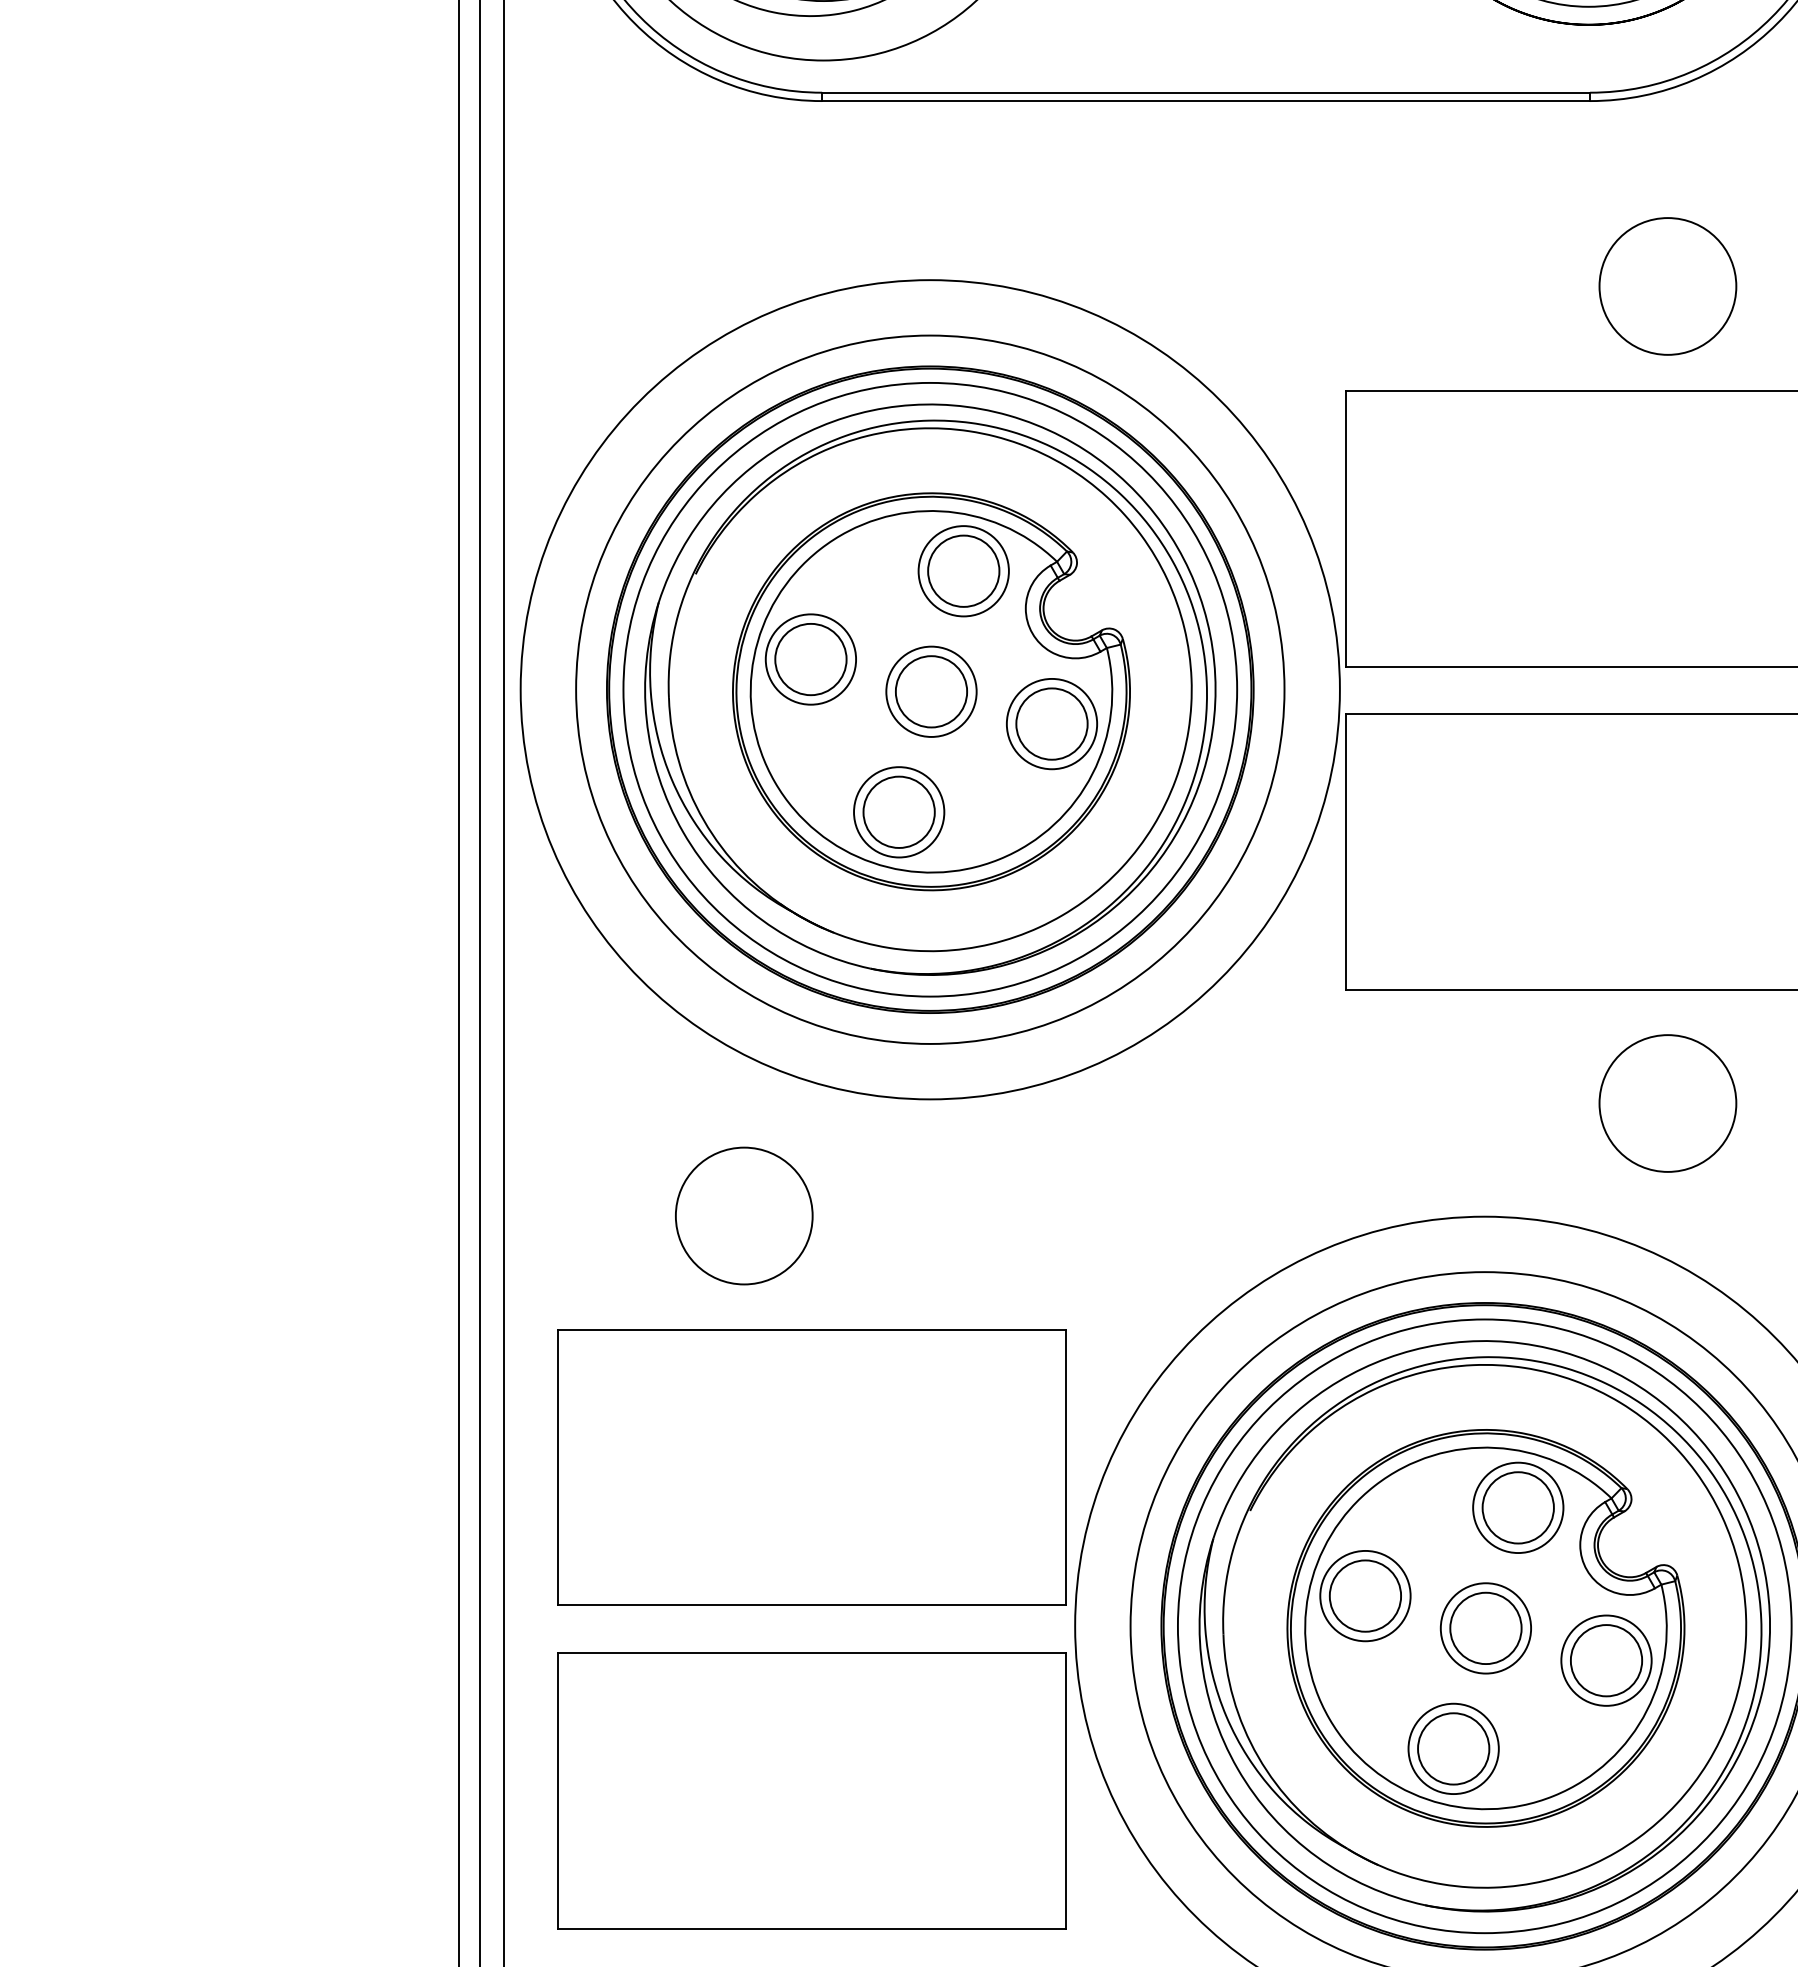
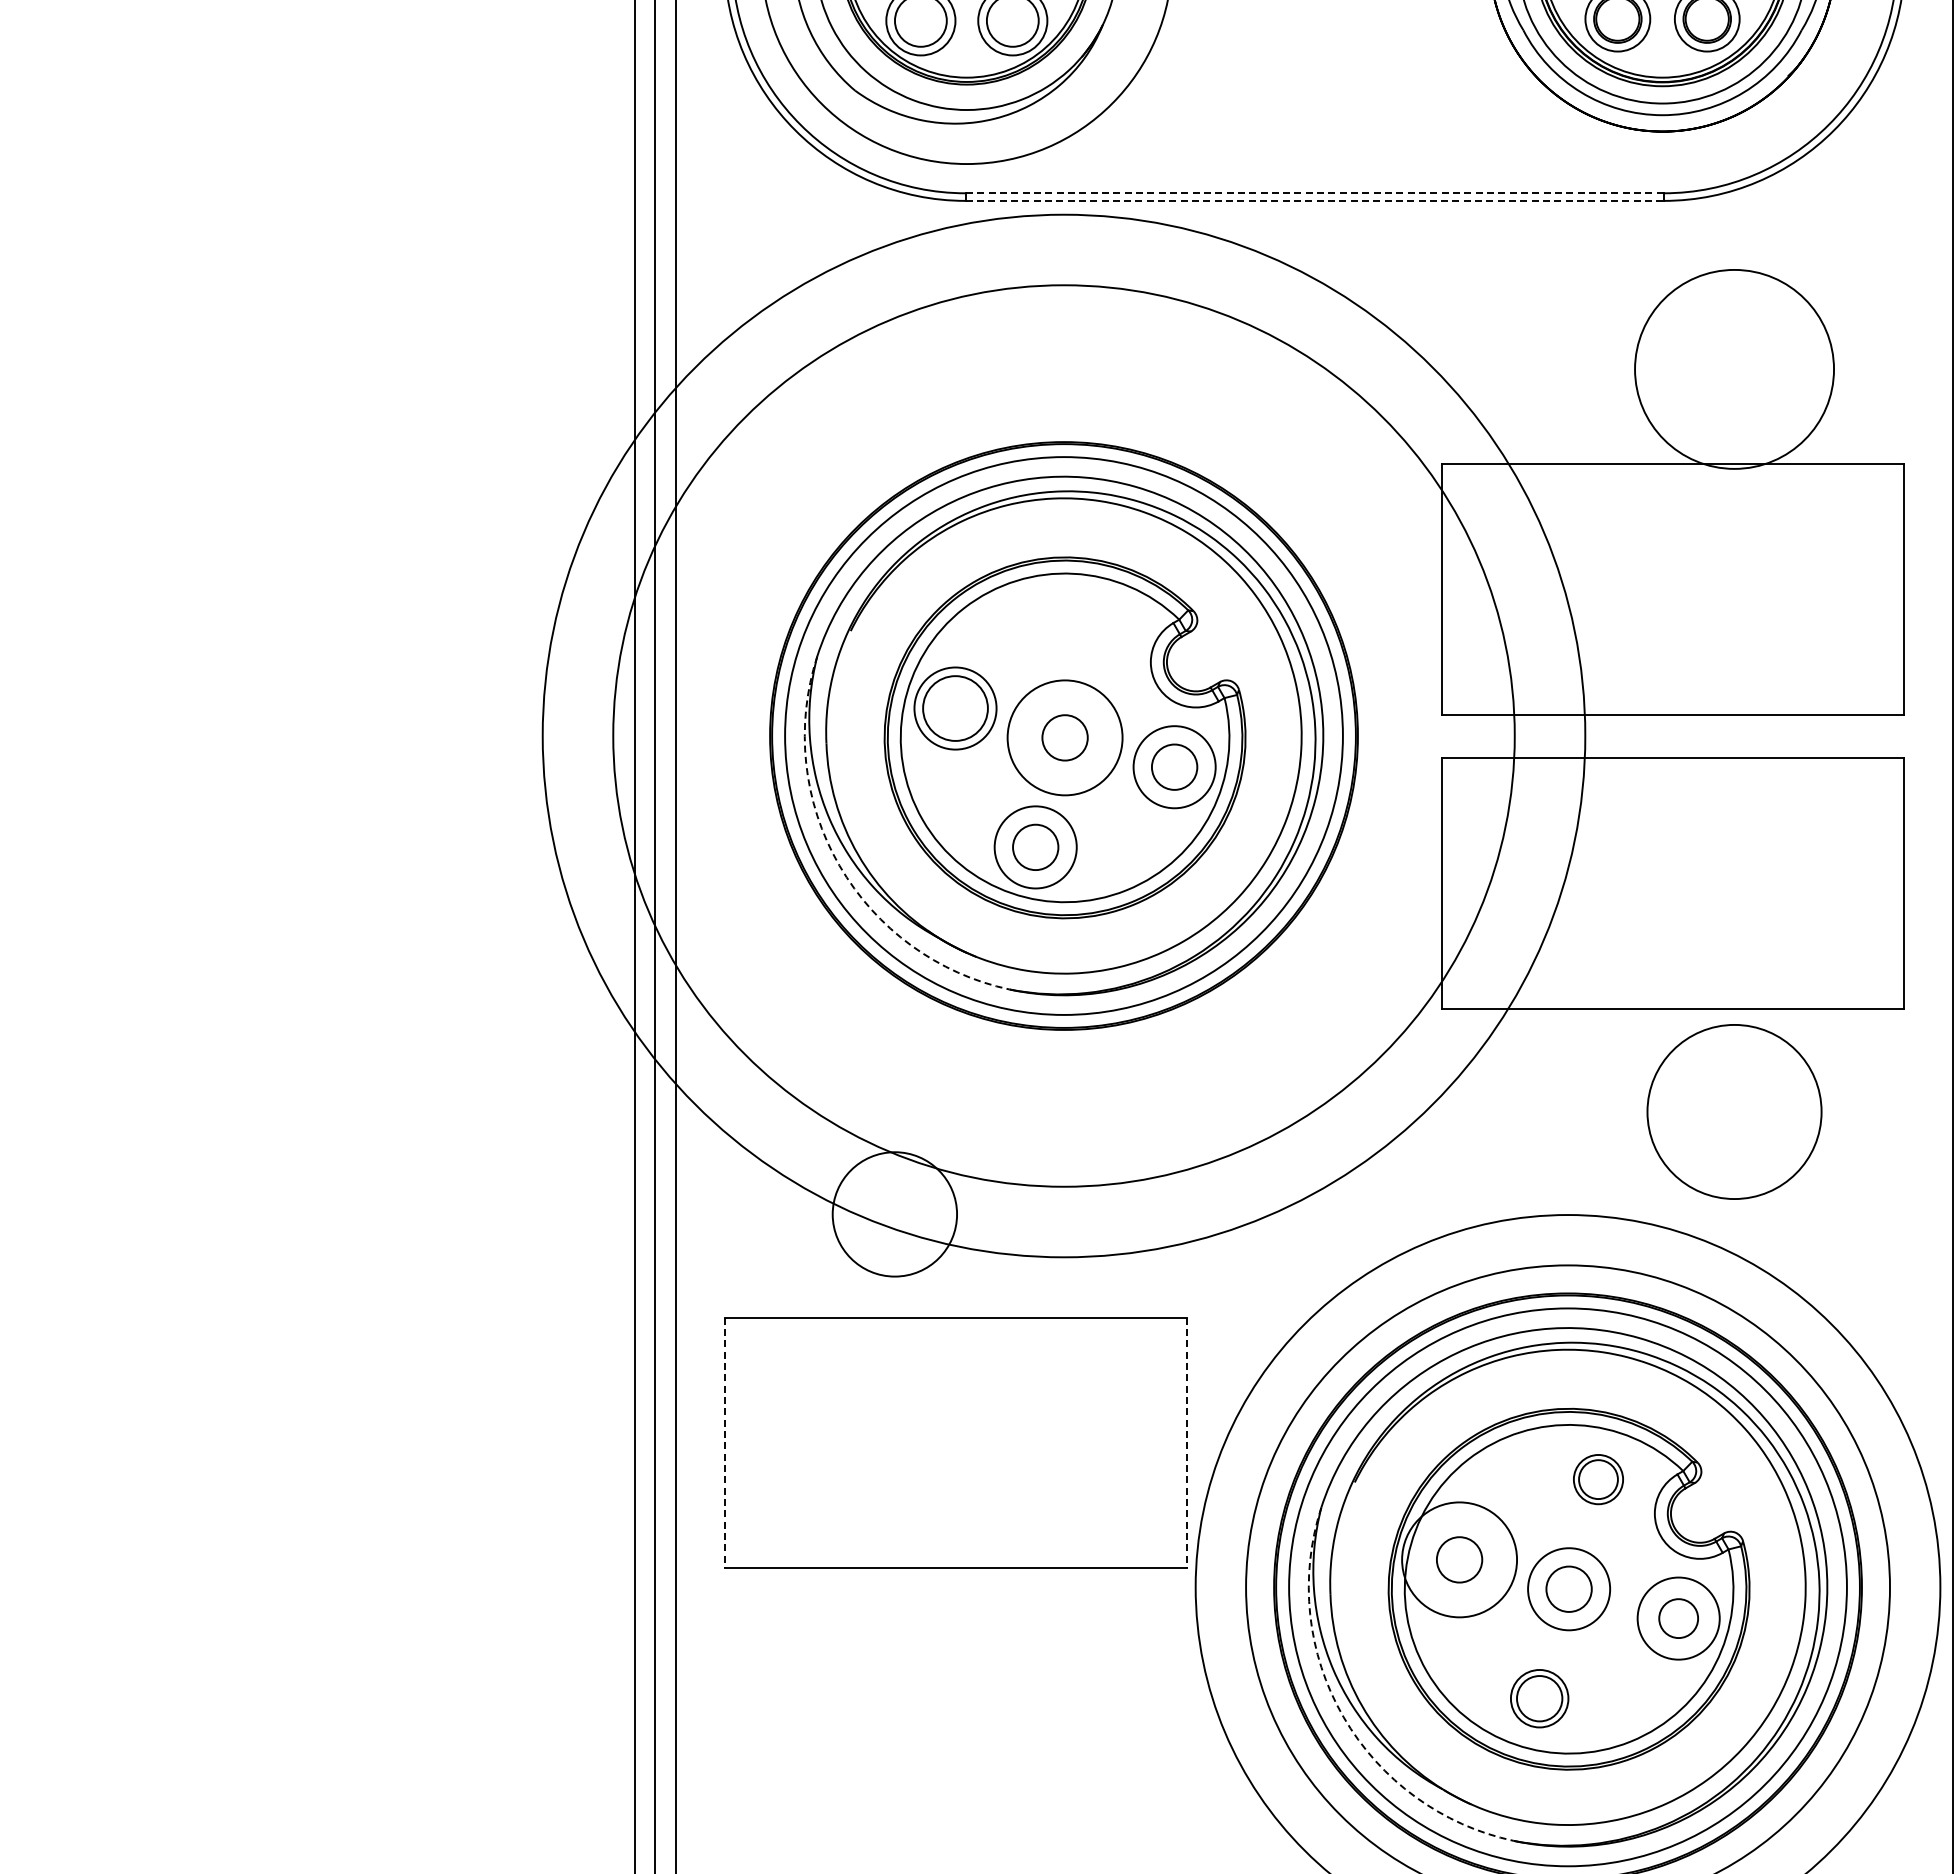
line: (1205, 92) -> (1314, 193), solid -> dashed
line: (1206, 100) -> (1315, 200), solid -> dashed
circle: (1667, 286) -> (1734, 369), size x1.6
part: (963, 571) -> (1094, 628), removed
circle: (929, 689) -> (1063, 735), size x1.4
circle: (929, 689) -> (1063, 735), size x1.4
circle: (930, 691) -> (1064, 737), size x0.7
circle: (931, 691) -> (1065, 737), size x1.4
circle: (1051, 723) -> (1174, 766), size x0.7
circle: (898, 812) -> (1035, 847), size x0.7
arc: (683, 832) -> (839, 865), solid -> dashed
circle: (1667, 1103) -> (1734, 1112), size x1.4
line: (557, 1468) -> (725, 1443), solid -> dashed
line: (1066, 1468) -> (1187, 1443), solid -> dashed
part: (1518, 1507) -> (1598, 1479), size x0.6
circle: (1365, 1595) -> (1459, 1559), size x0.7
circle: (1365, 1595) -> (1459, 1559), size x1.4
circle: (1485, 1627) -> (1568, 1588), size x0.7
circle: (1606, 1660) -> (1678, 1618), size x0.6
part: (1453, 1748) -> (1539, 1698), size x0.7
arc: (1237, 1769) -> (1343, 1717), solid -> dashed
part: (810, 1790) -> (955, 1736), removed

